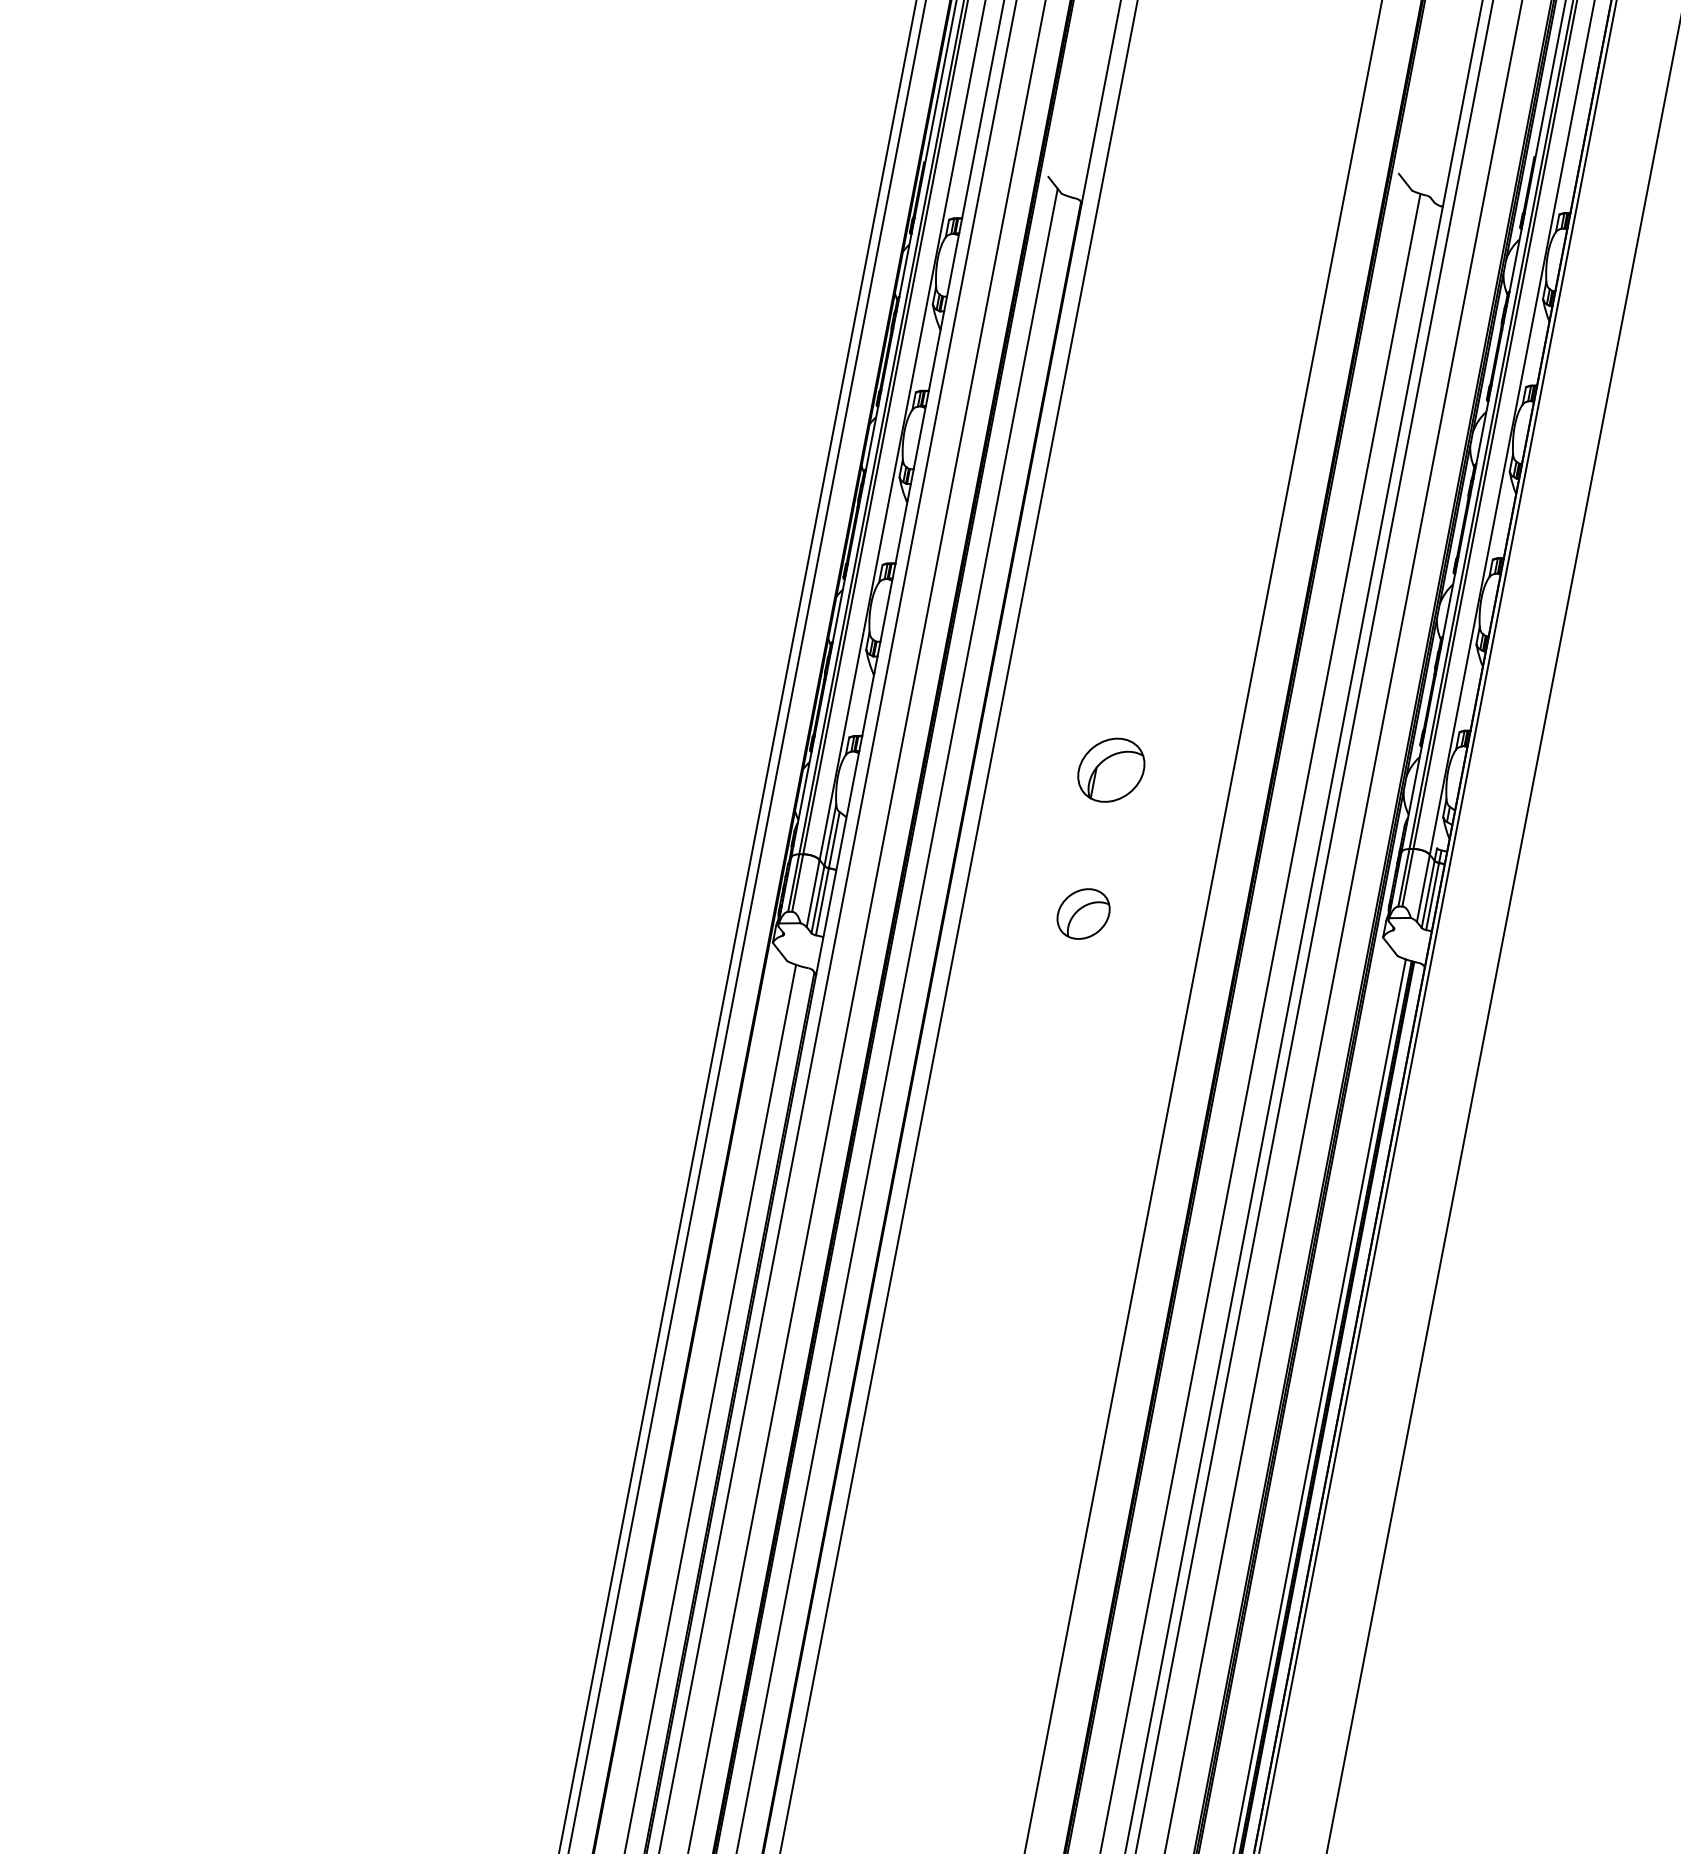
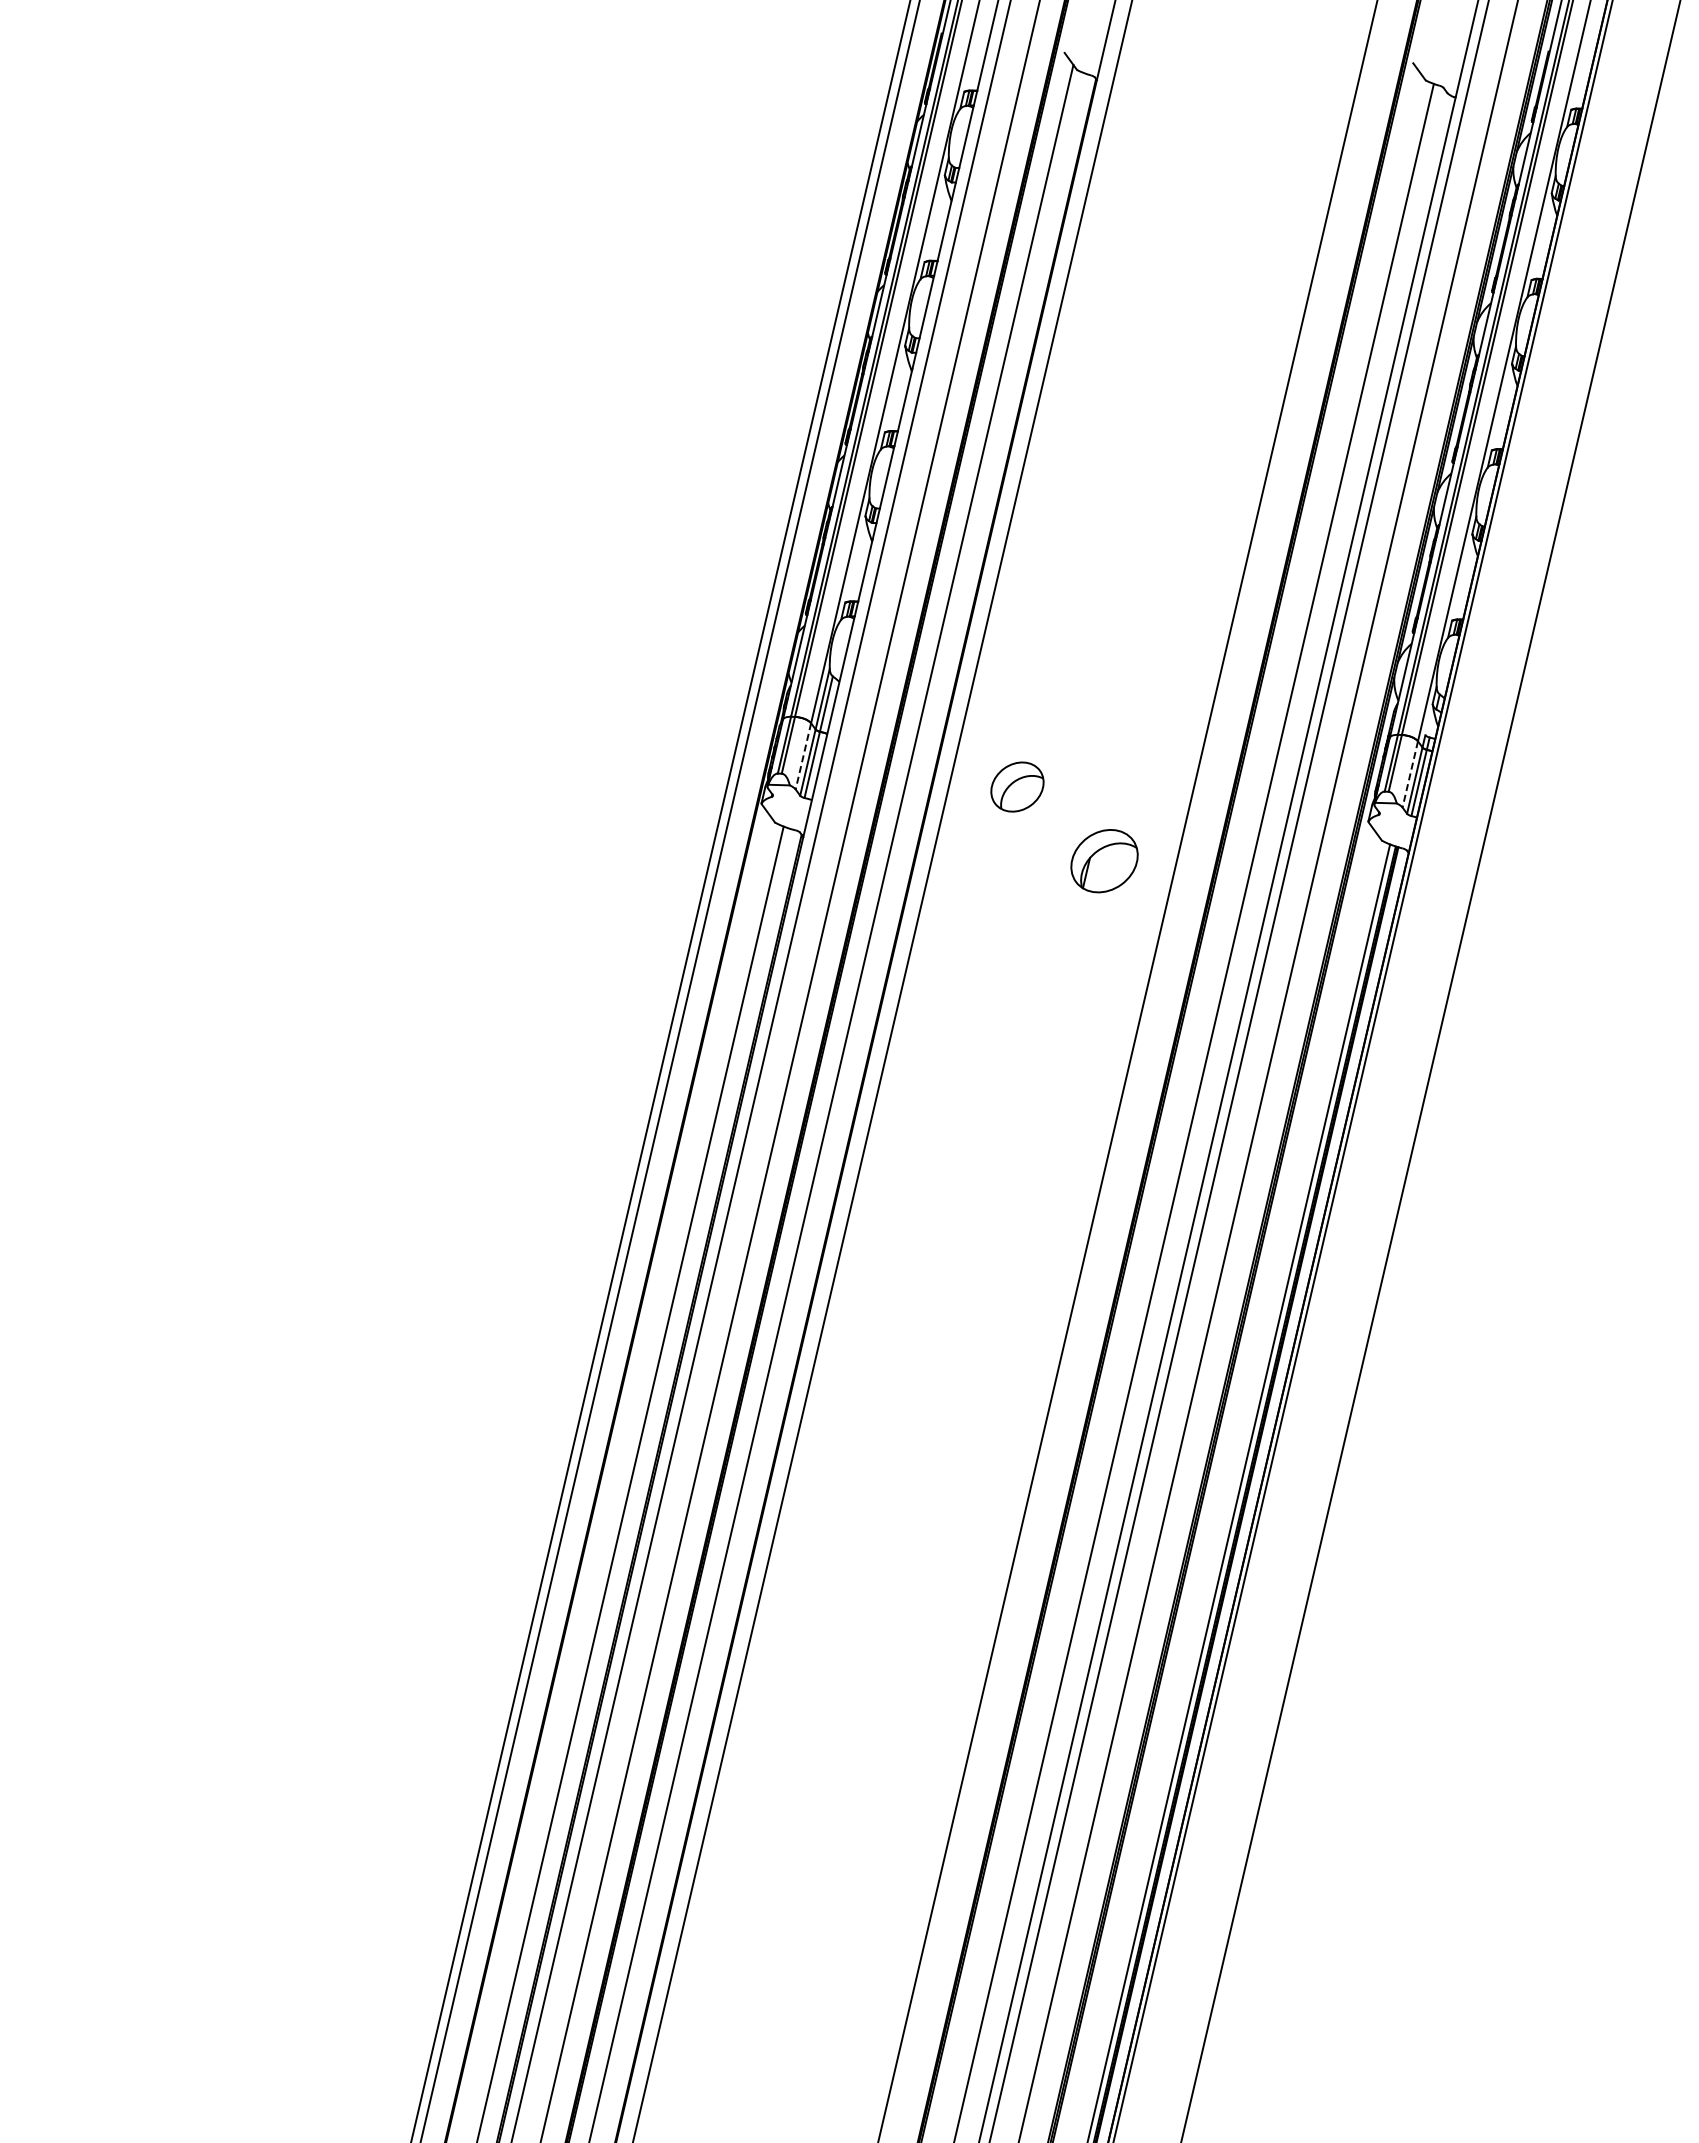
part: (1111, 770) -> (1104, 861), moved
line: (1423, 888) -> (1410, 774), solid -> dashed
line: (813, 893) -> (803, 756), solid -> dashed
part: (1083, 913) -> (1017, 786), moved

